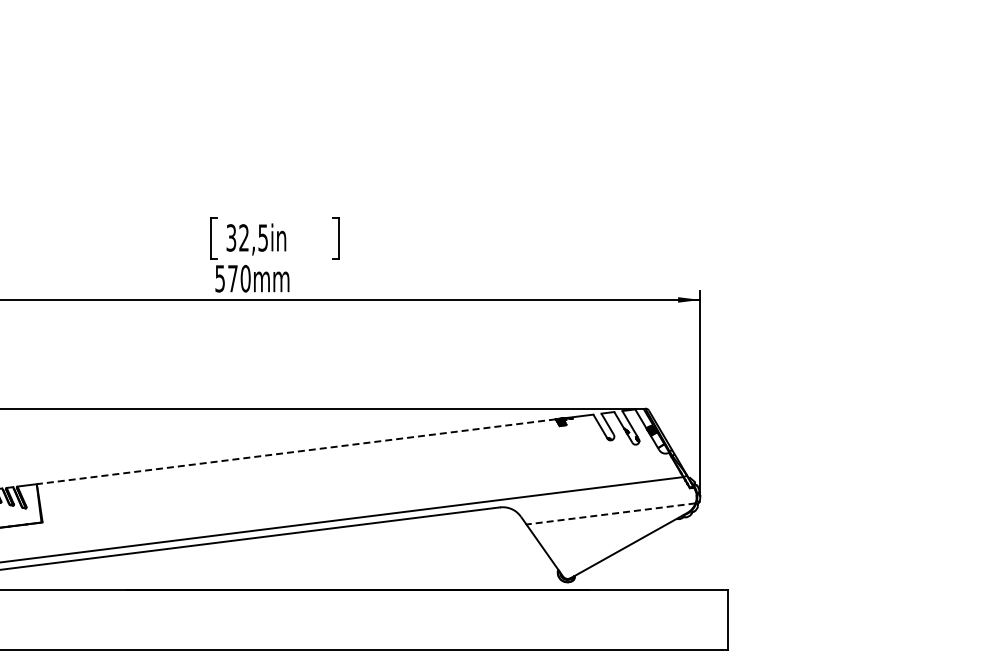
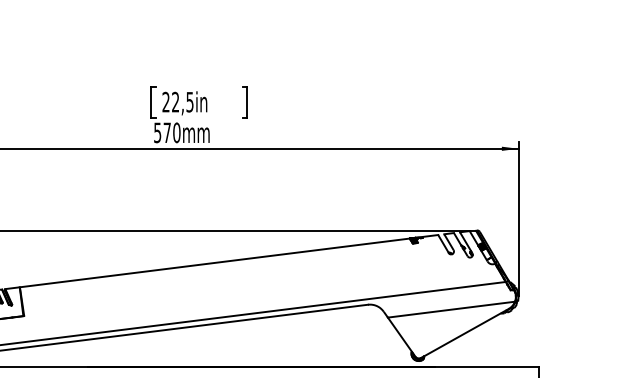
text: (231, 237) -> (166, 101), 32,5in -> 22,5in
line: (296, 451) -> (215, 262), dashed -> solid
line: (610, 514) -> (451, 310), dashed -> solid

